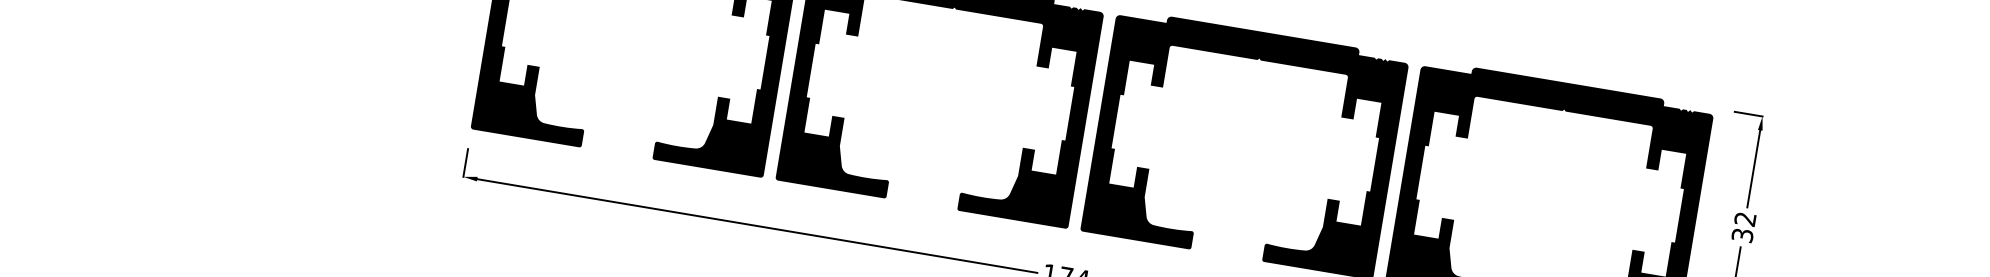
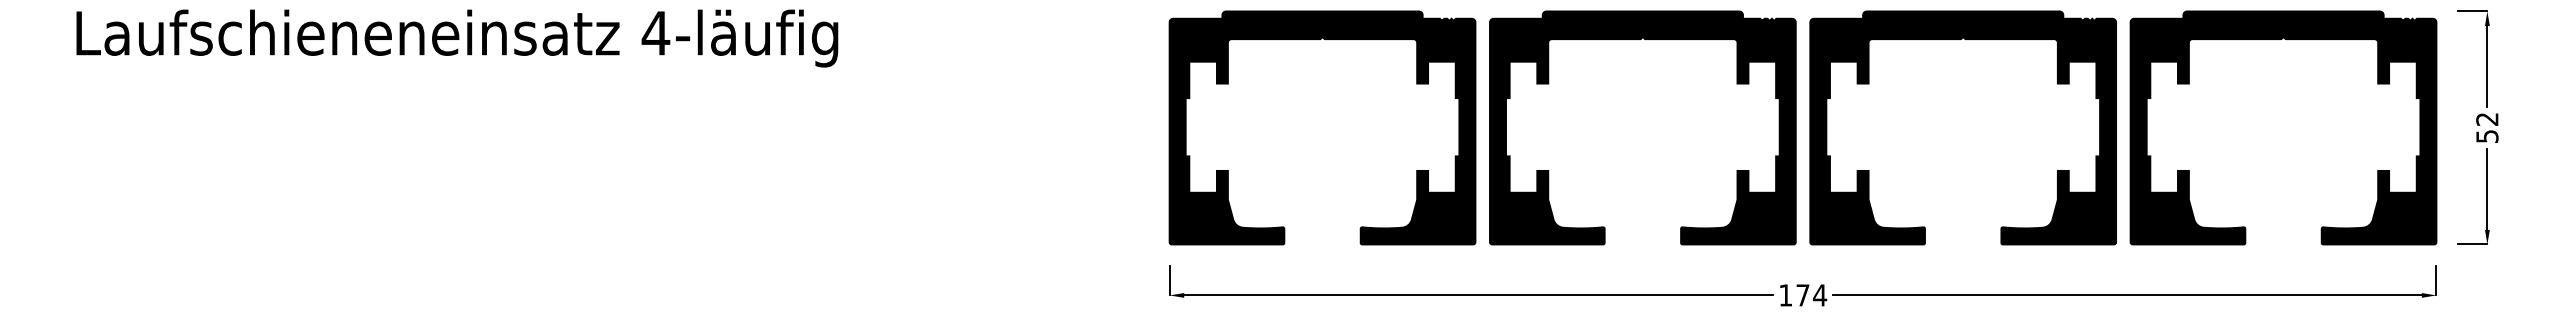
text: (1741, 235) -> (2486, 136), 32 -> 52

